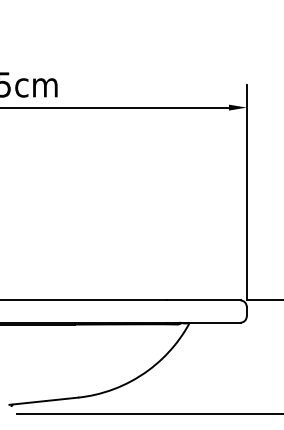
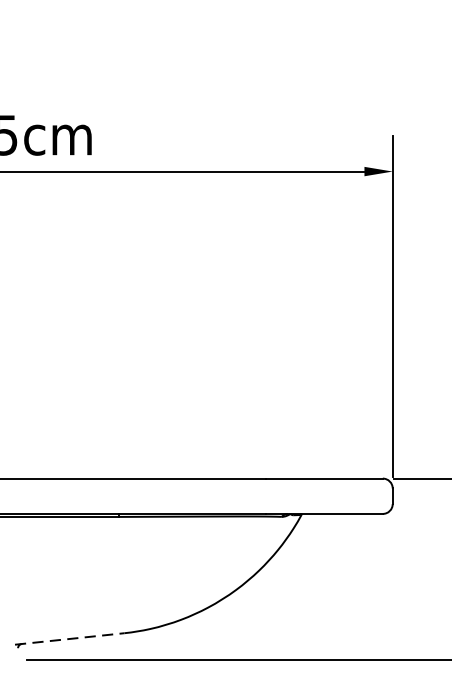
line: (43, 401) -> (69, 639), solid -> dashed

